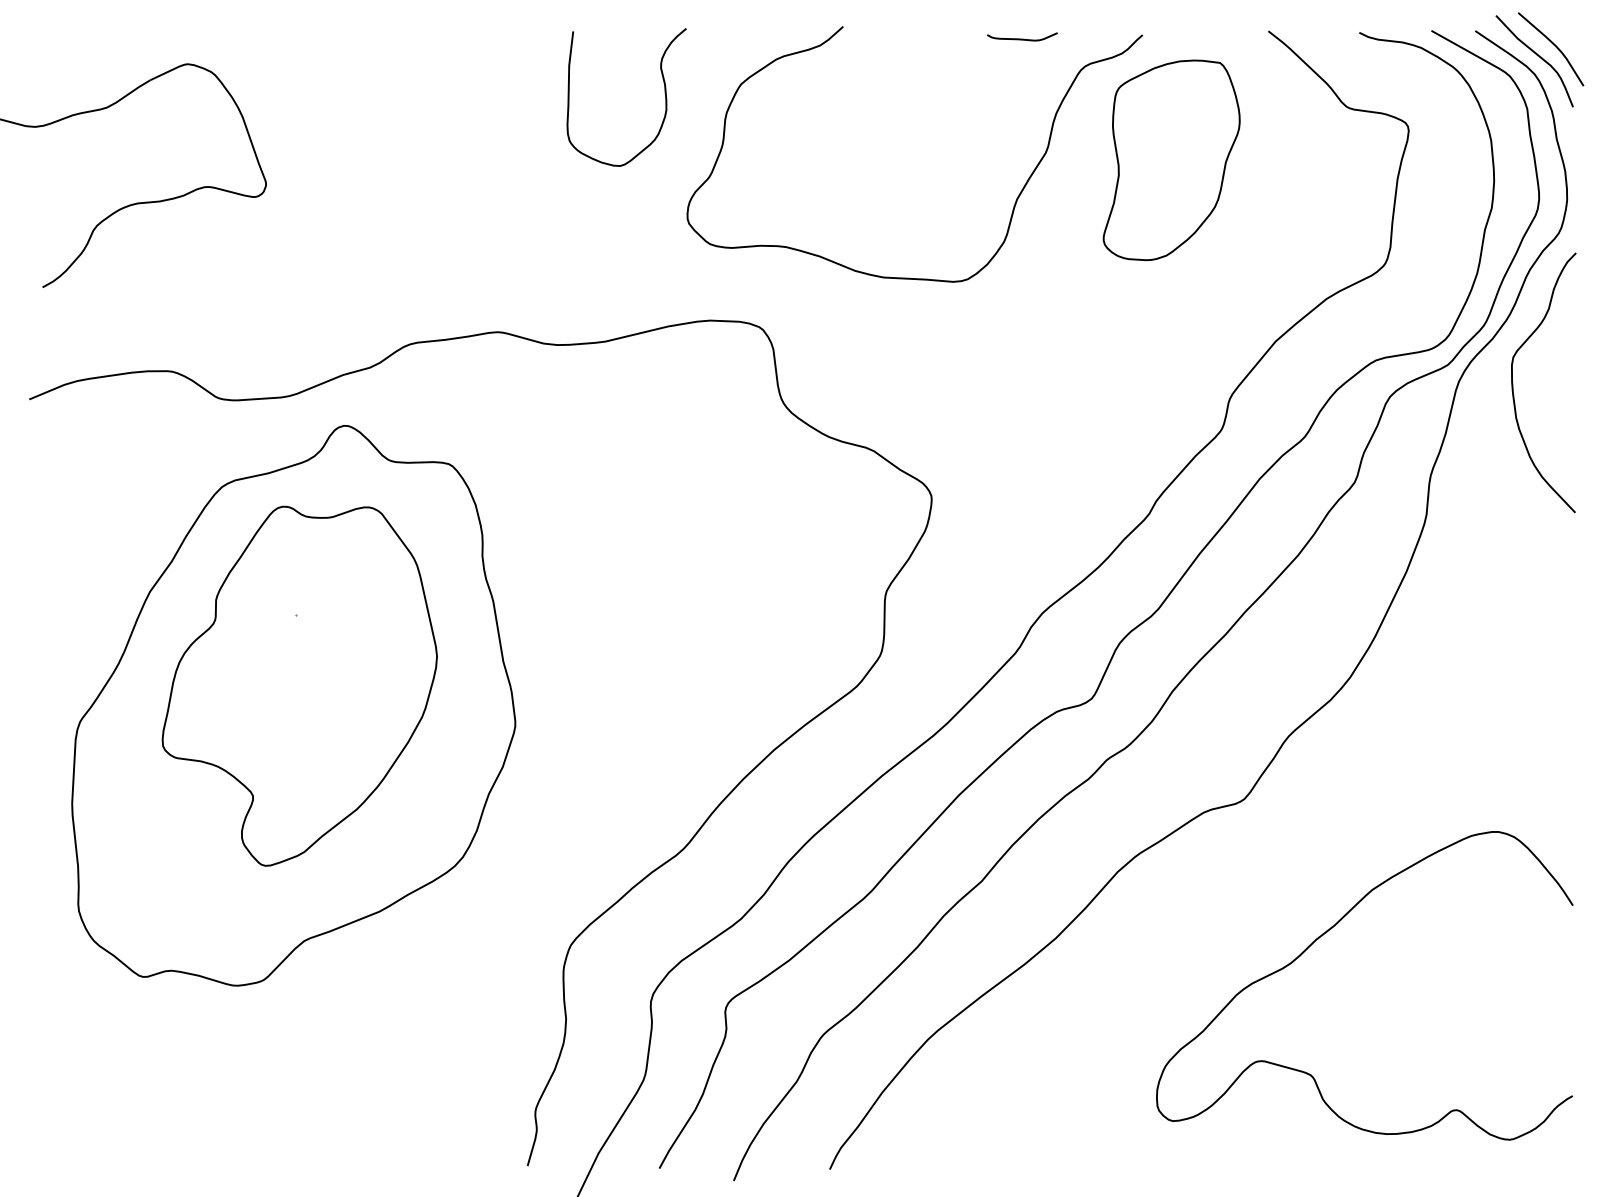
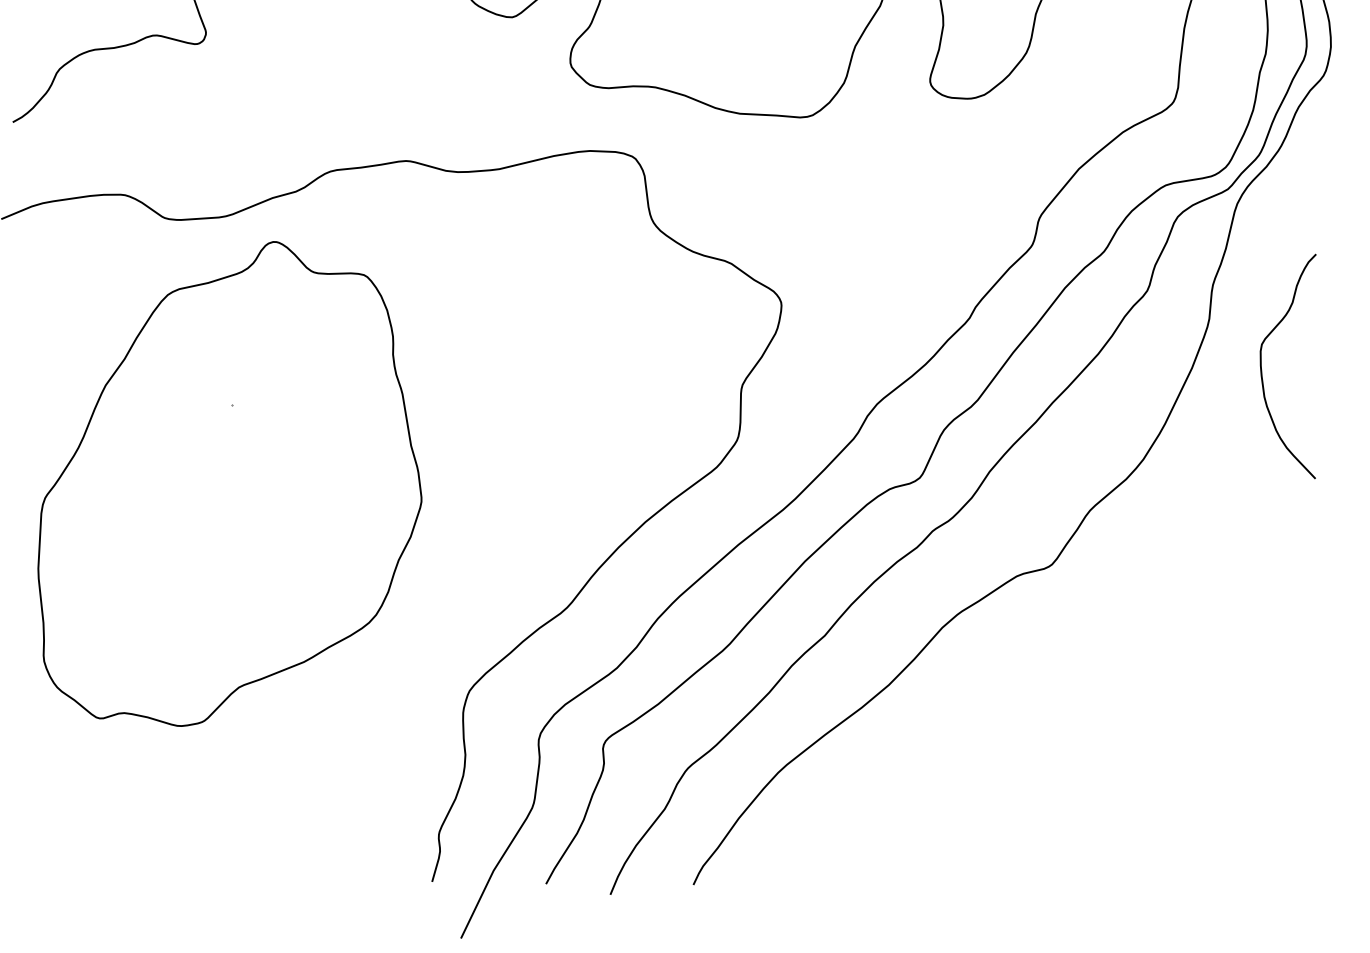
curve: (1513, 383) -> (1262, 367), moved
part: (299, 685) -> (234, 466), removed
curve: (1322, 936) -> (1119, 683), removed

